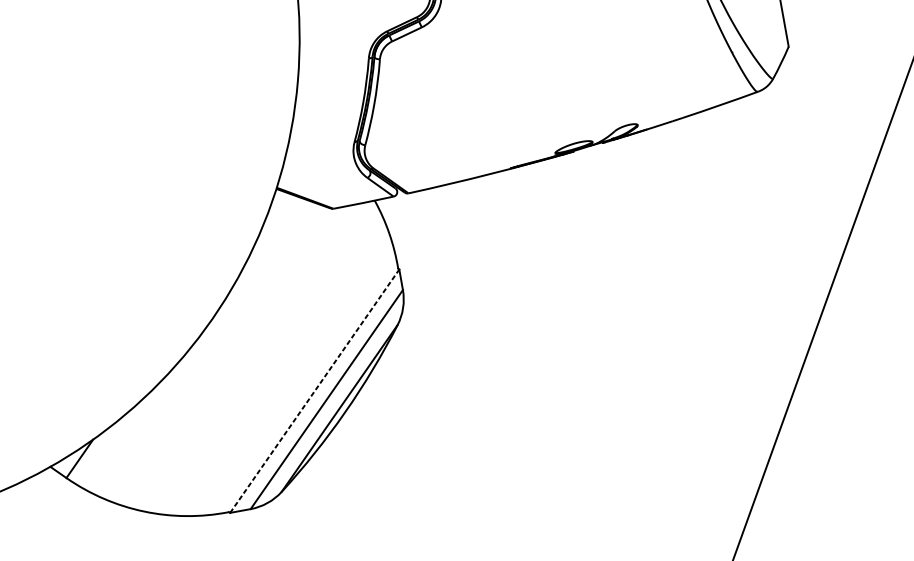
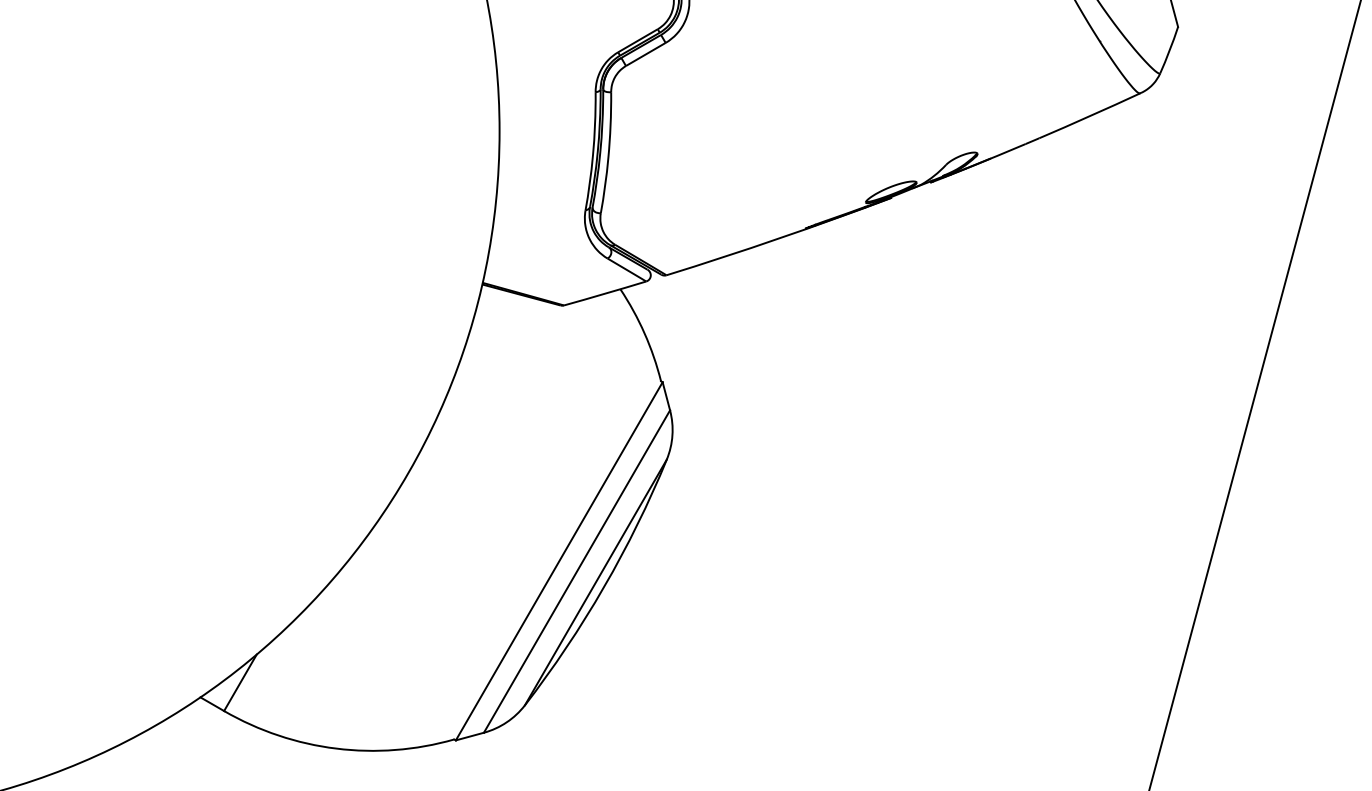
line: (314, 391) -> (559, 561), dashed -> solid

